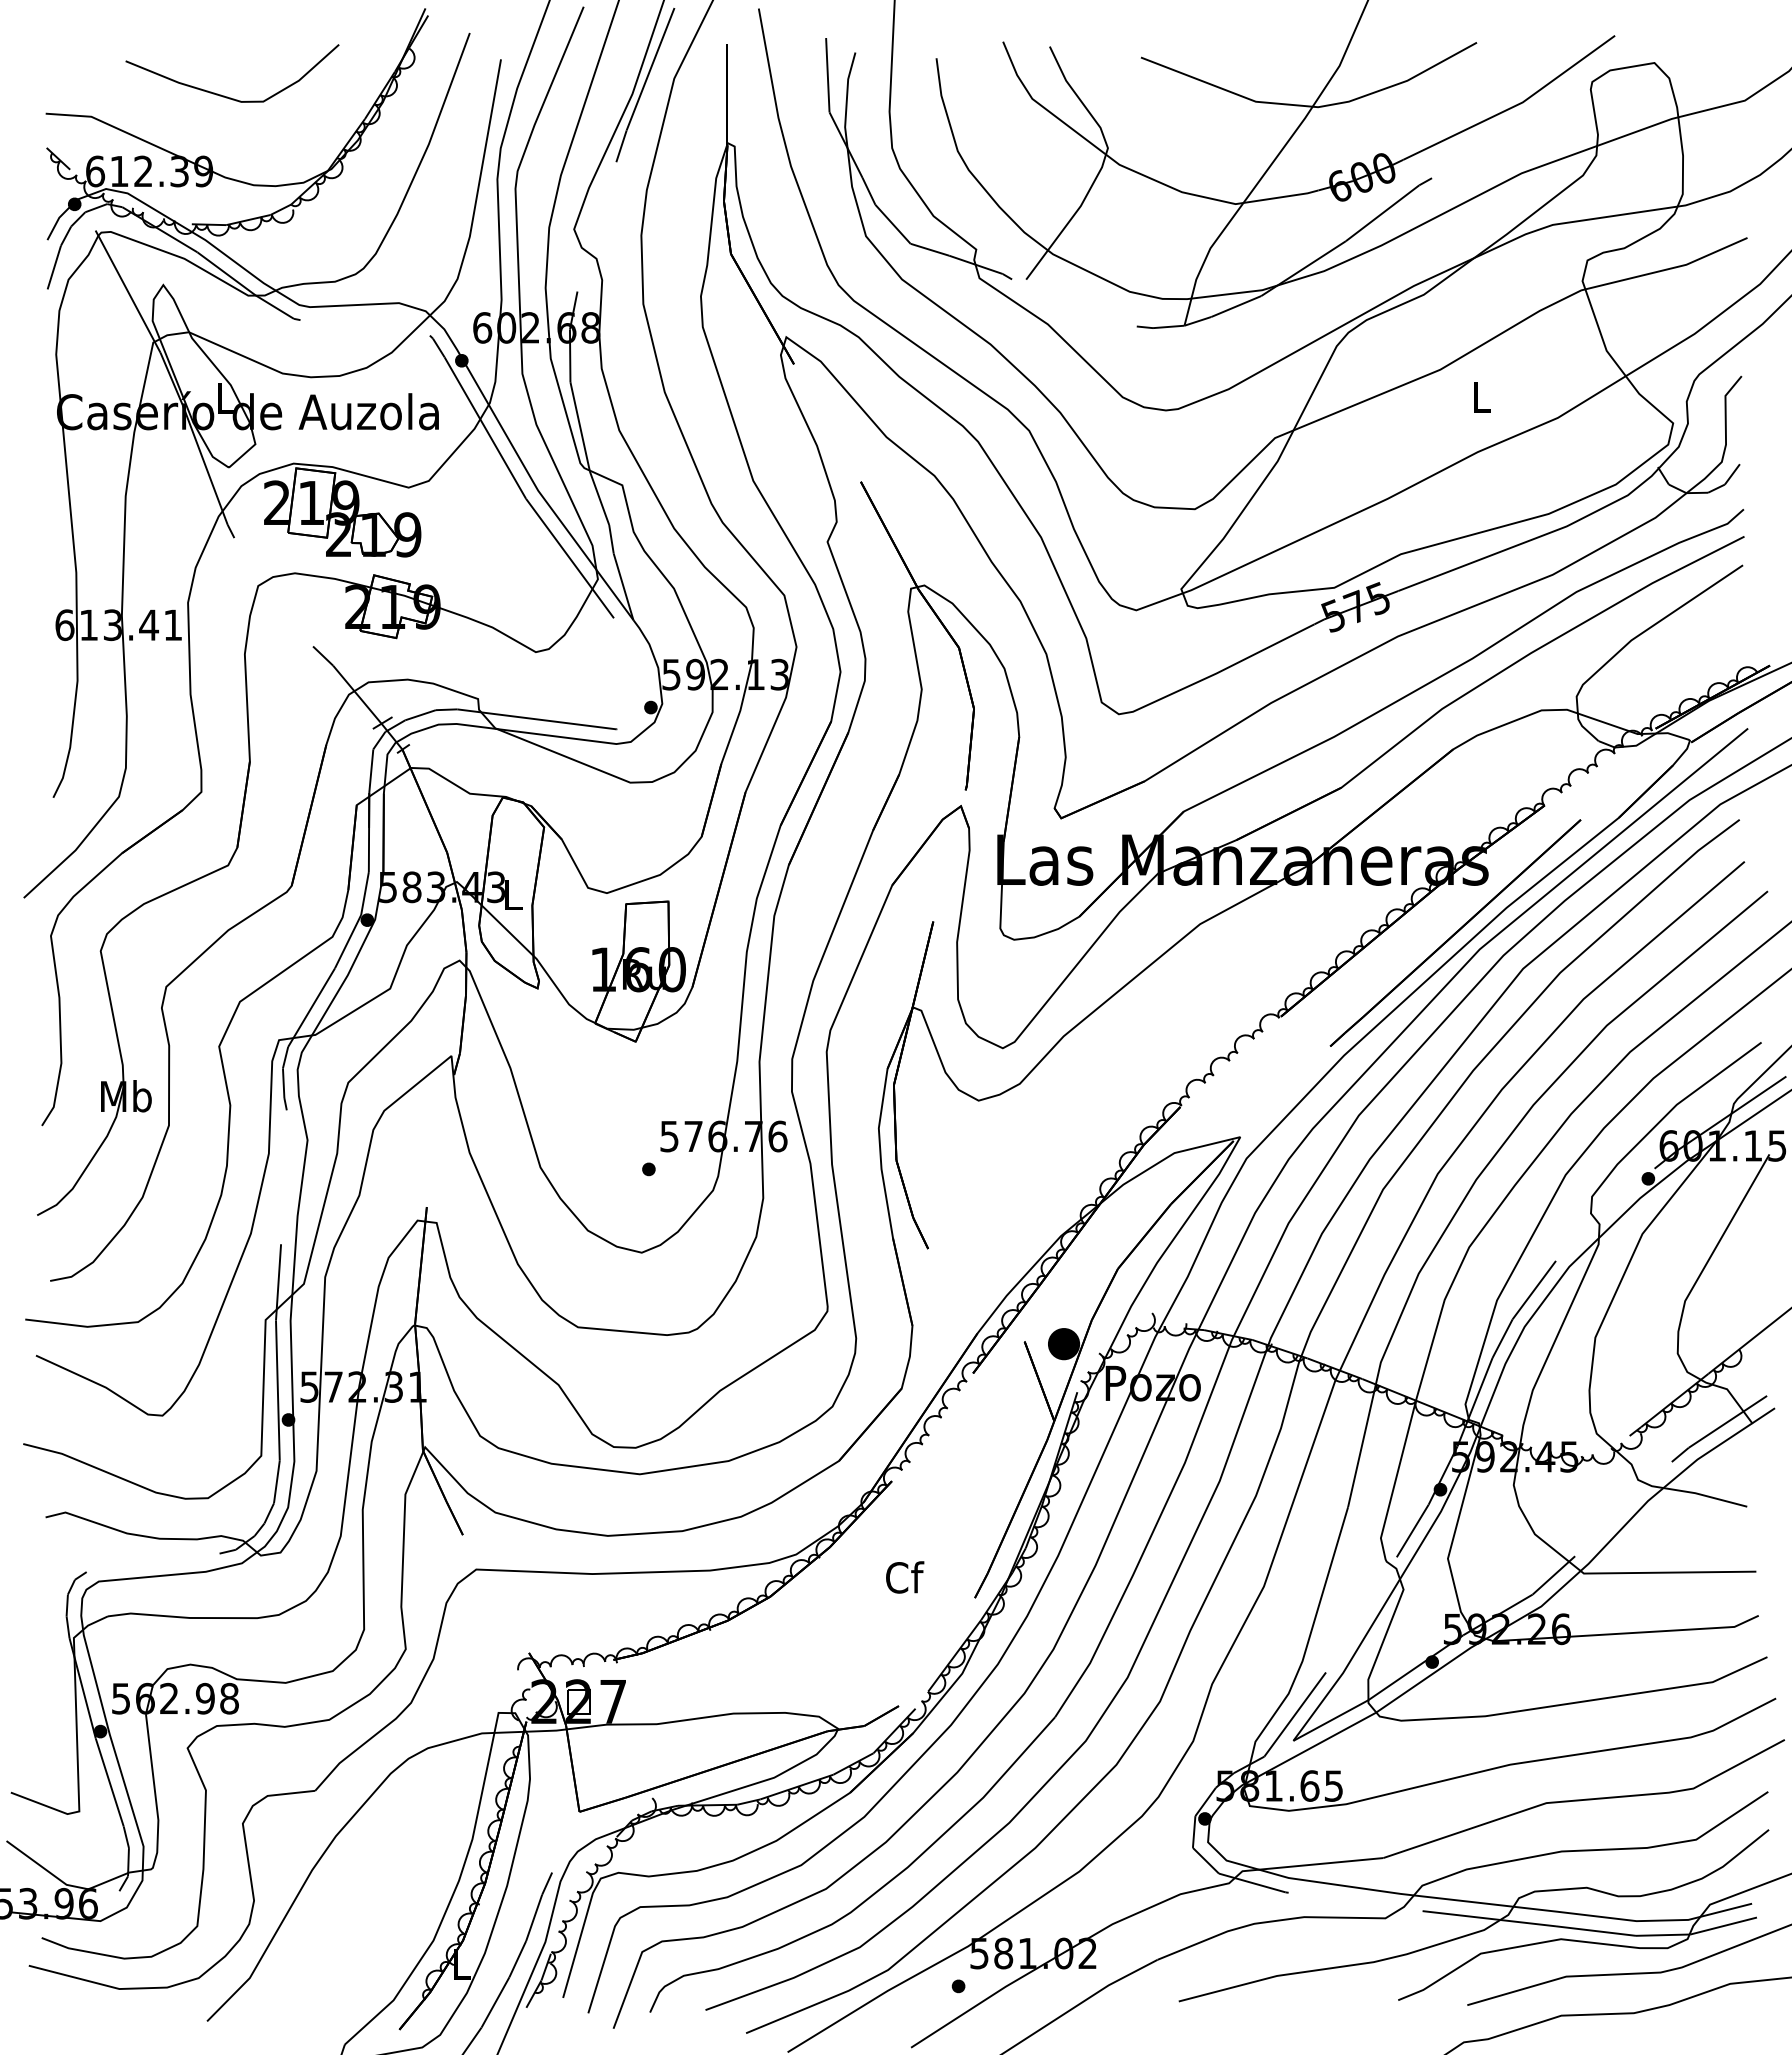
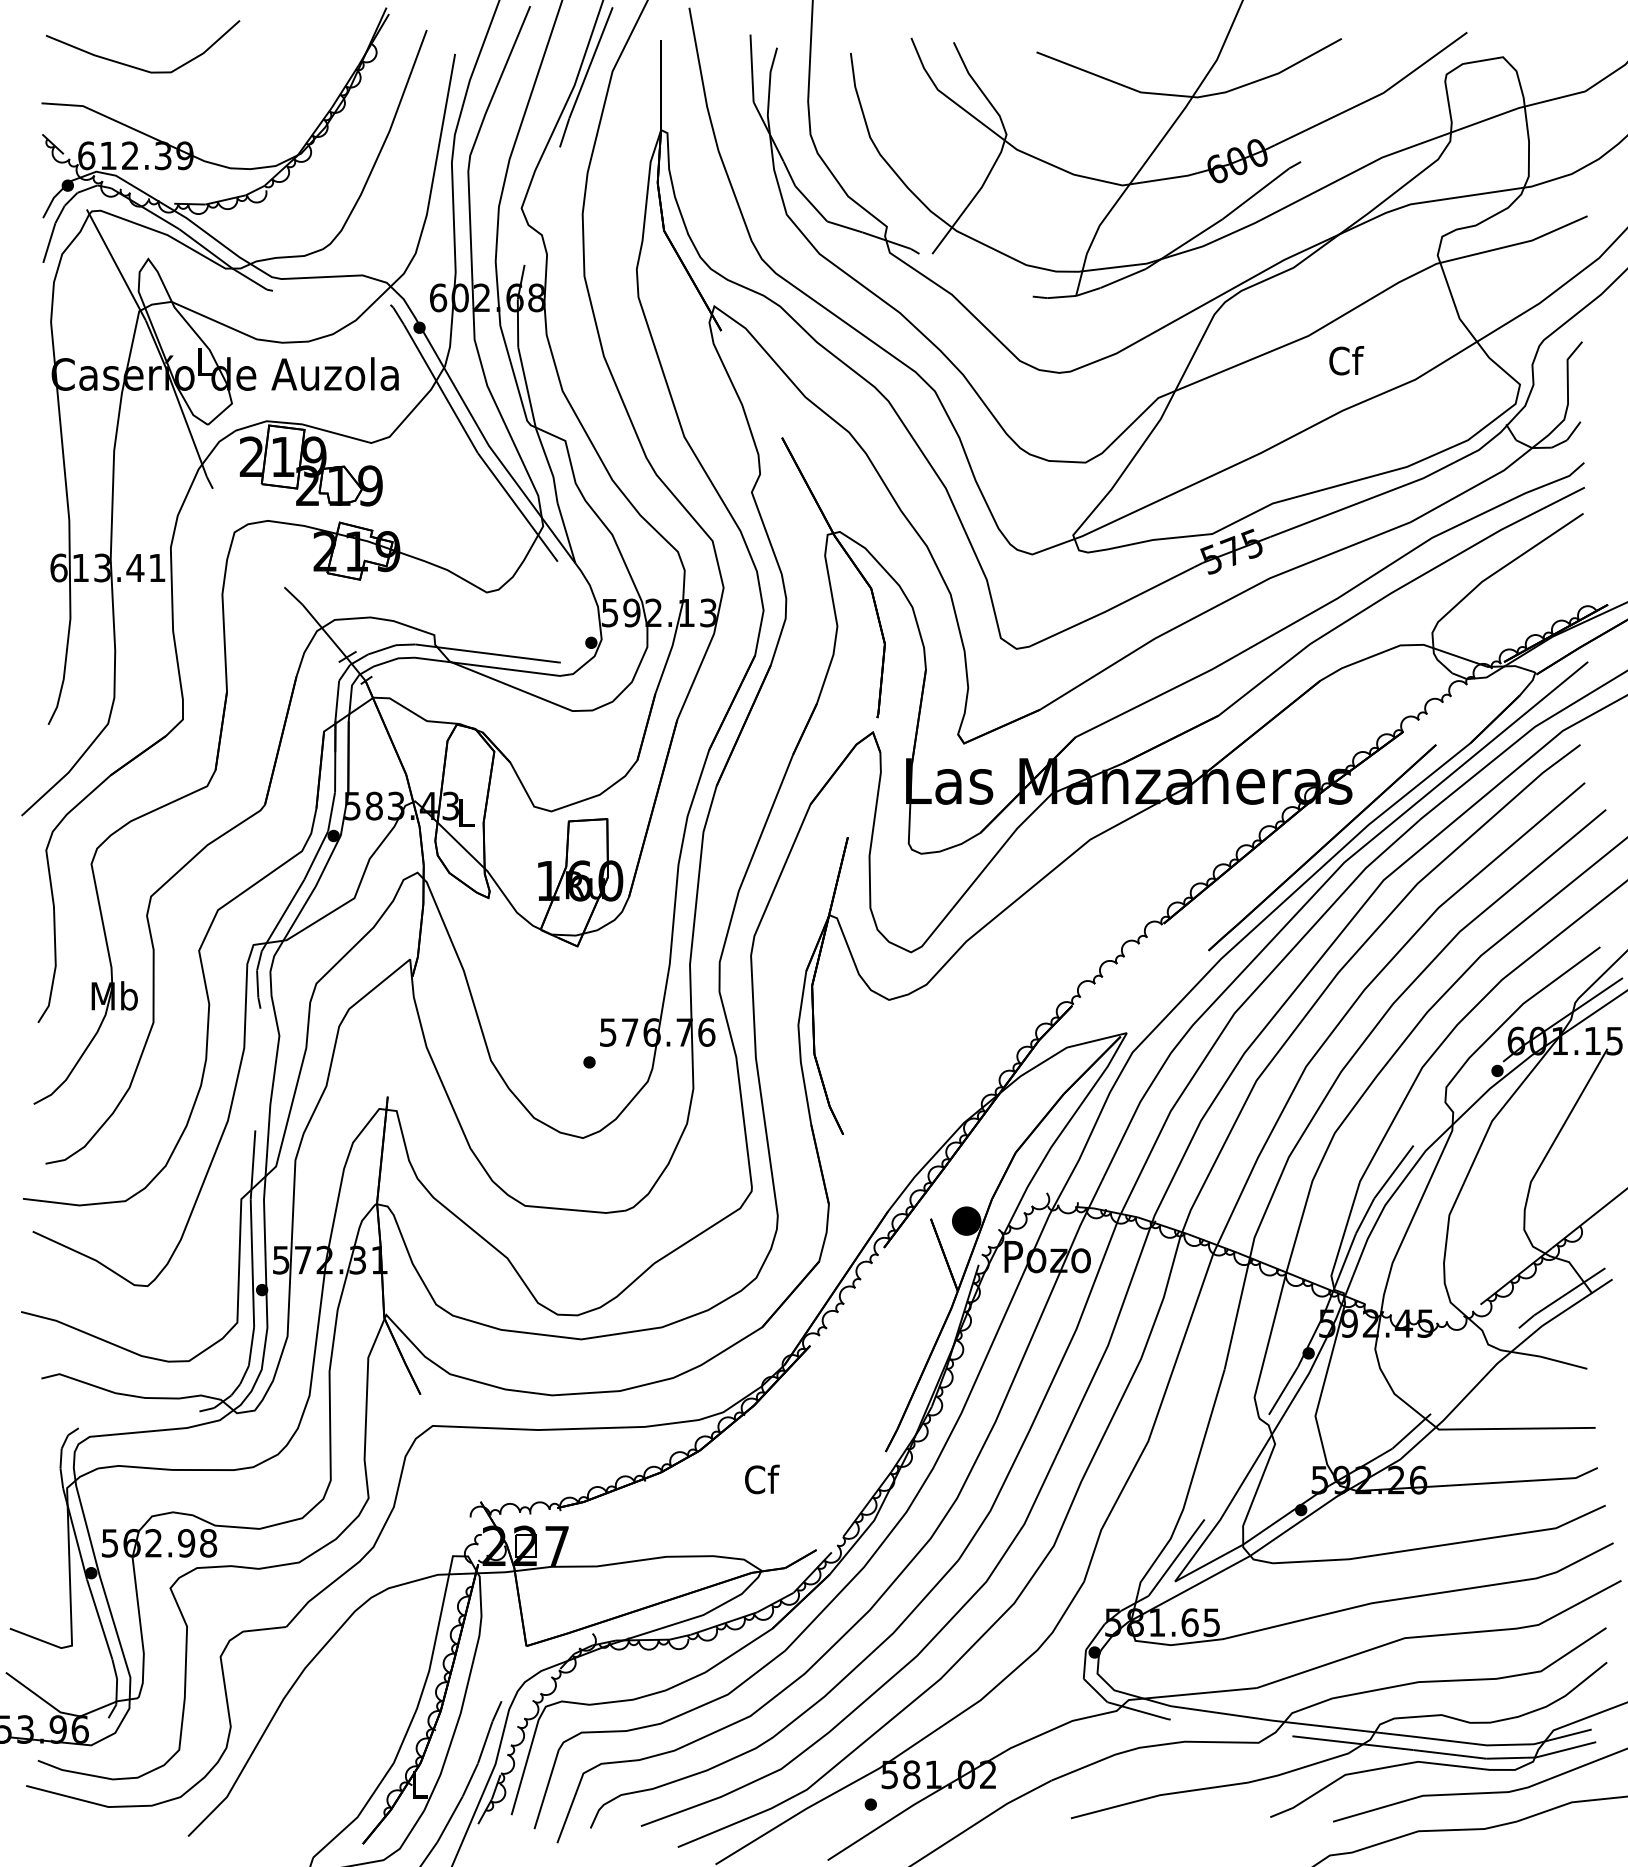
curve: (224, 95) -> (135, 66), moved
text: (1482, 396) -> (1346, 360), L -> Cf
text: (905, 1577) -> (762, 1479), moved

